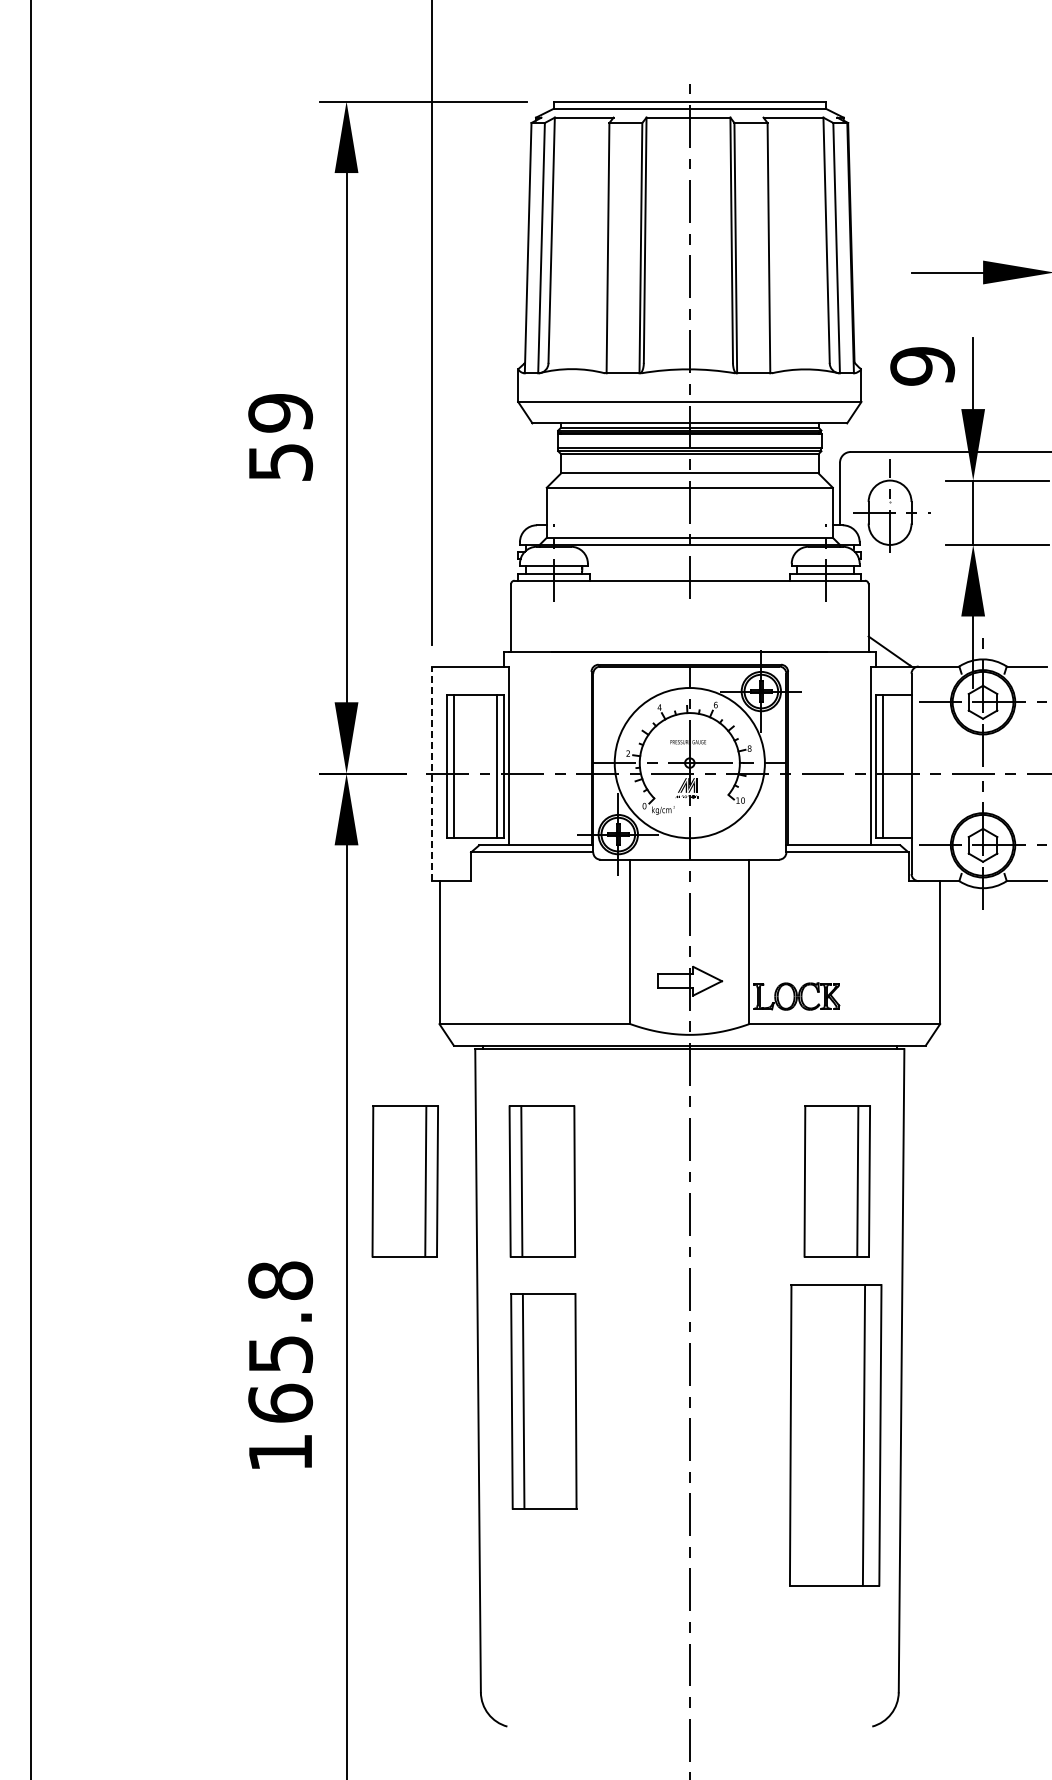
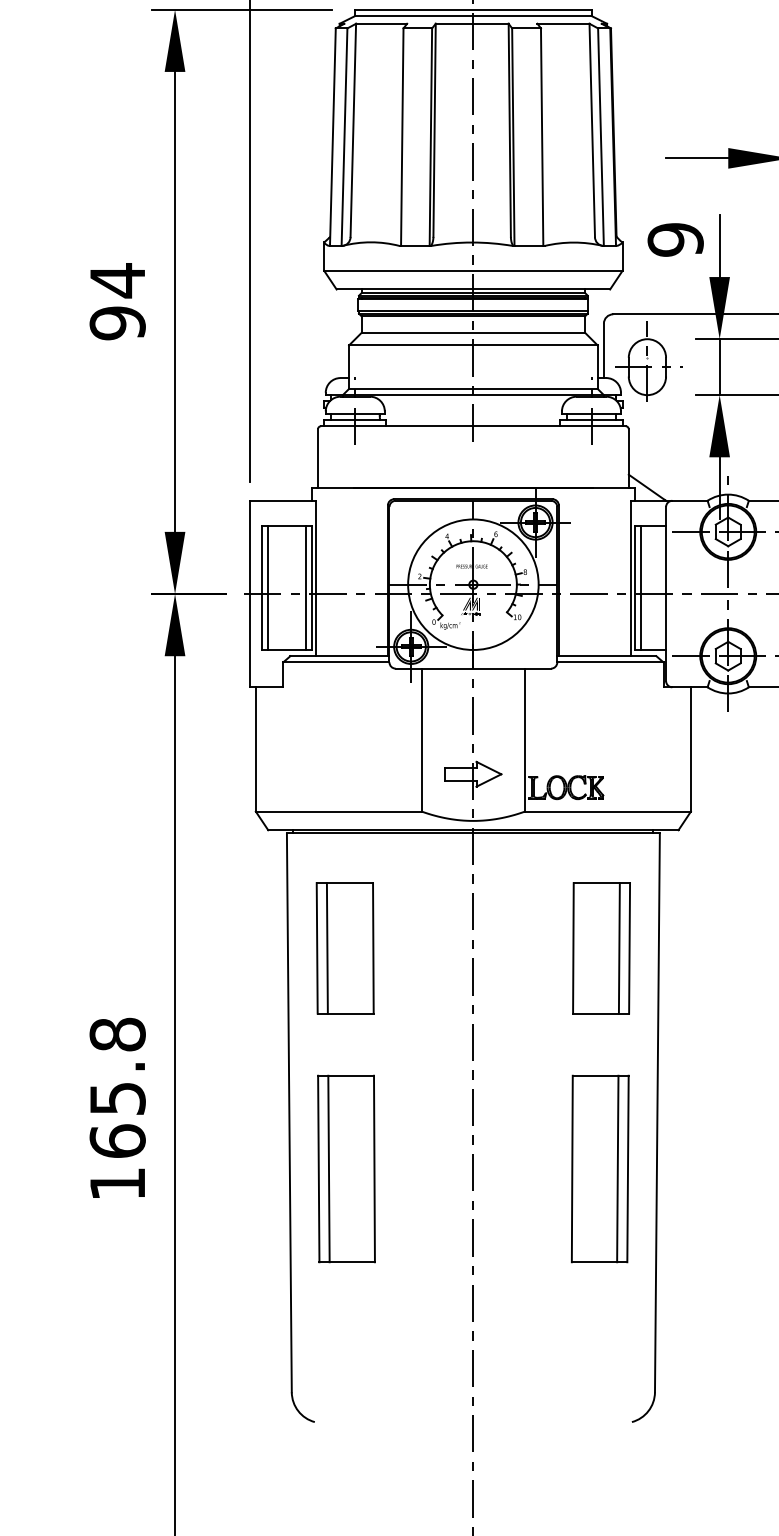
text: (280, 436) -> (117, 300), 59 -> 94
line: (432, 773) -> (249, 593), dashed -> solid
part: (404, 1181) -> (225, 948), removed
part: (543, 1401) -> (346, 1169), moved
part: (835, 1435) -> (599, 1169), size x0.71

